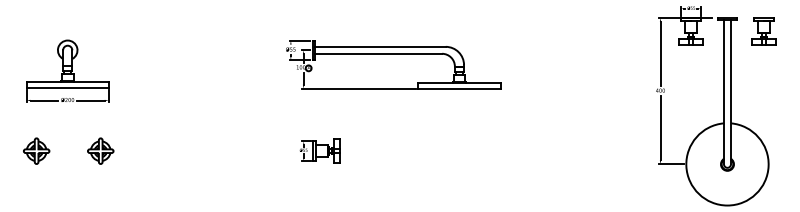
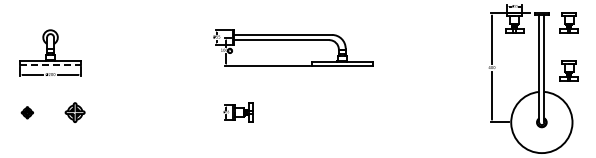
line: (67, 87) -> (50, 65), solid -> dashed
part: (763, 94) -> (568, 70), added
part: (36, 150) -> (27, 112), size x0.6

